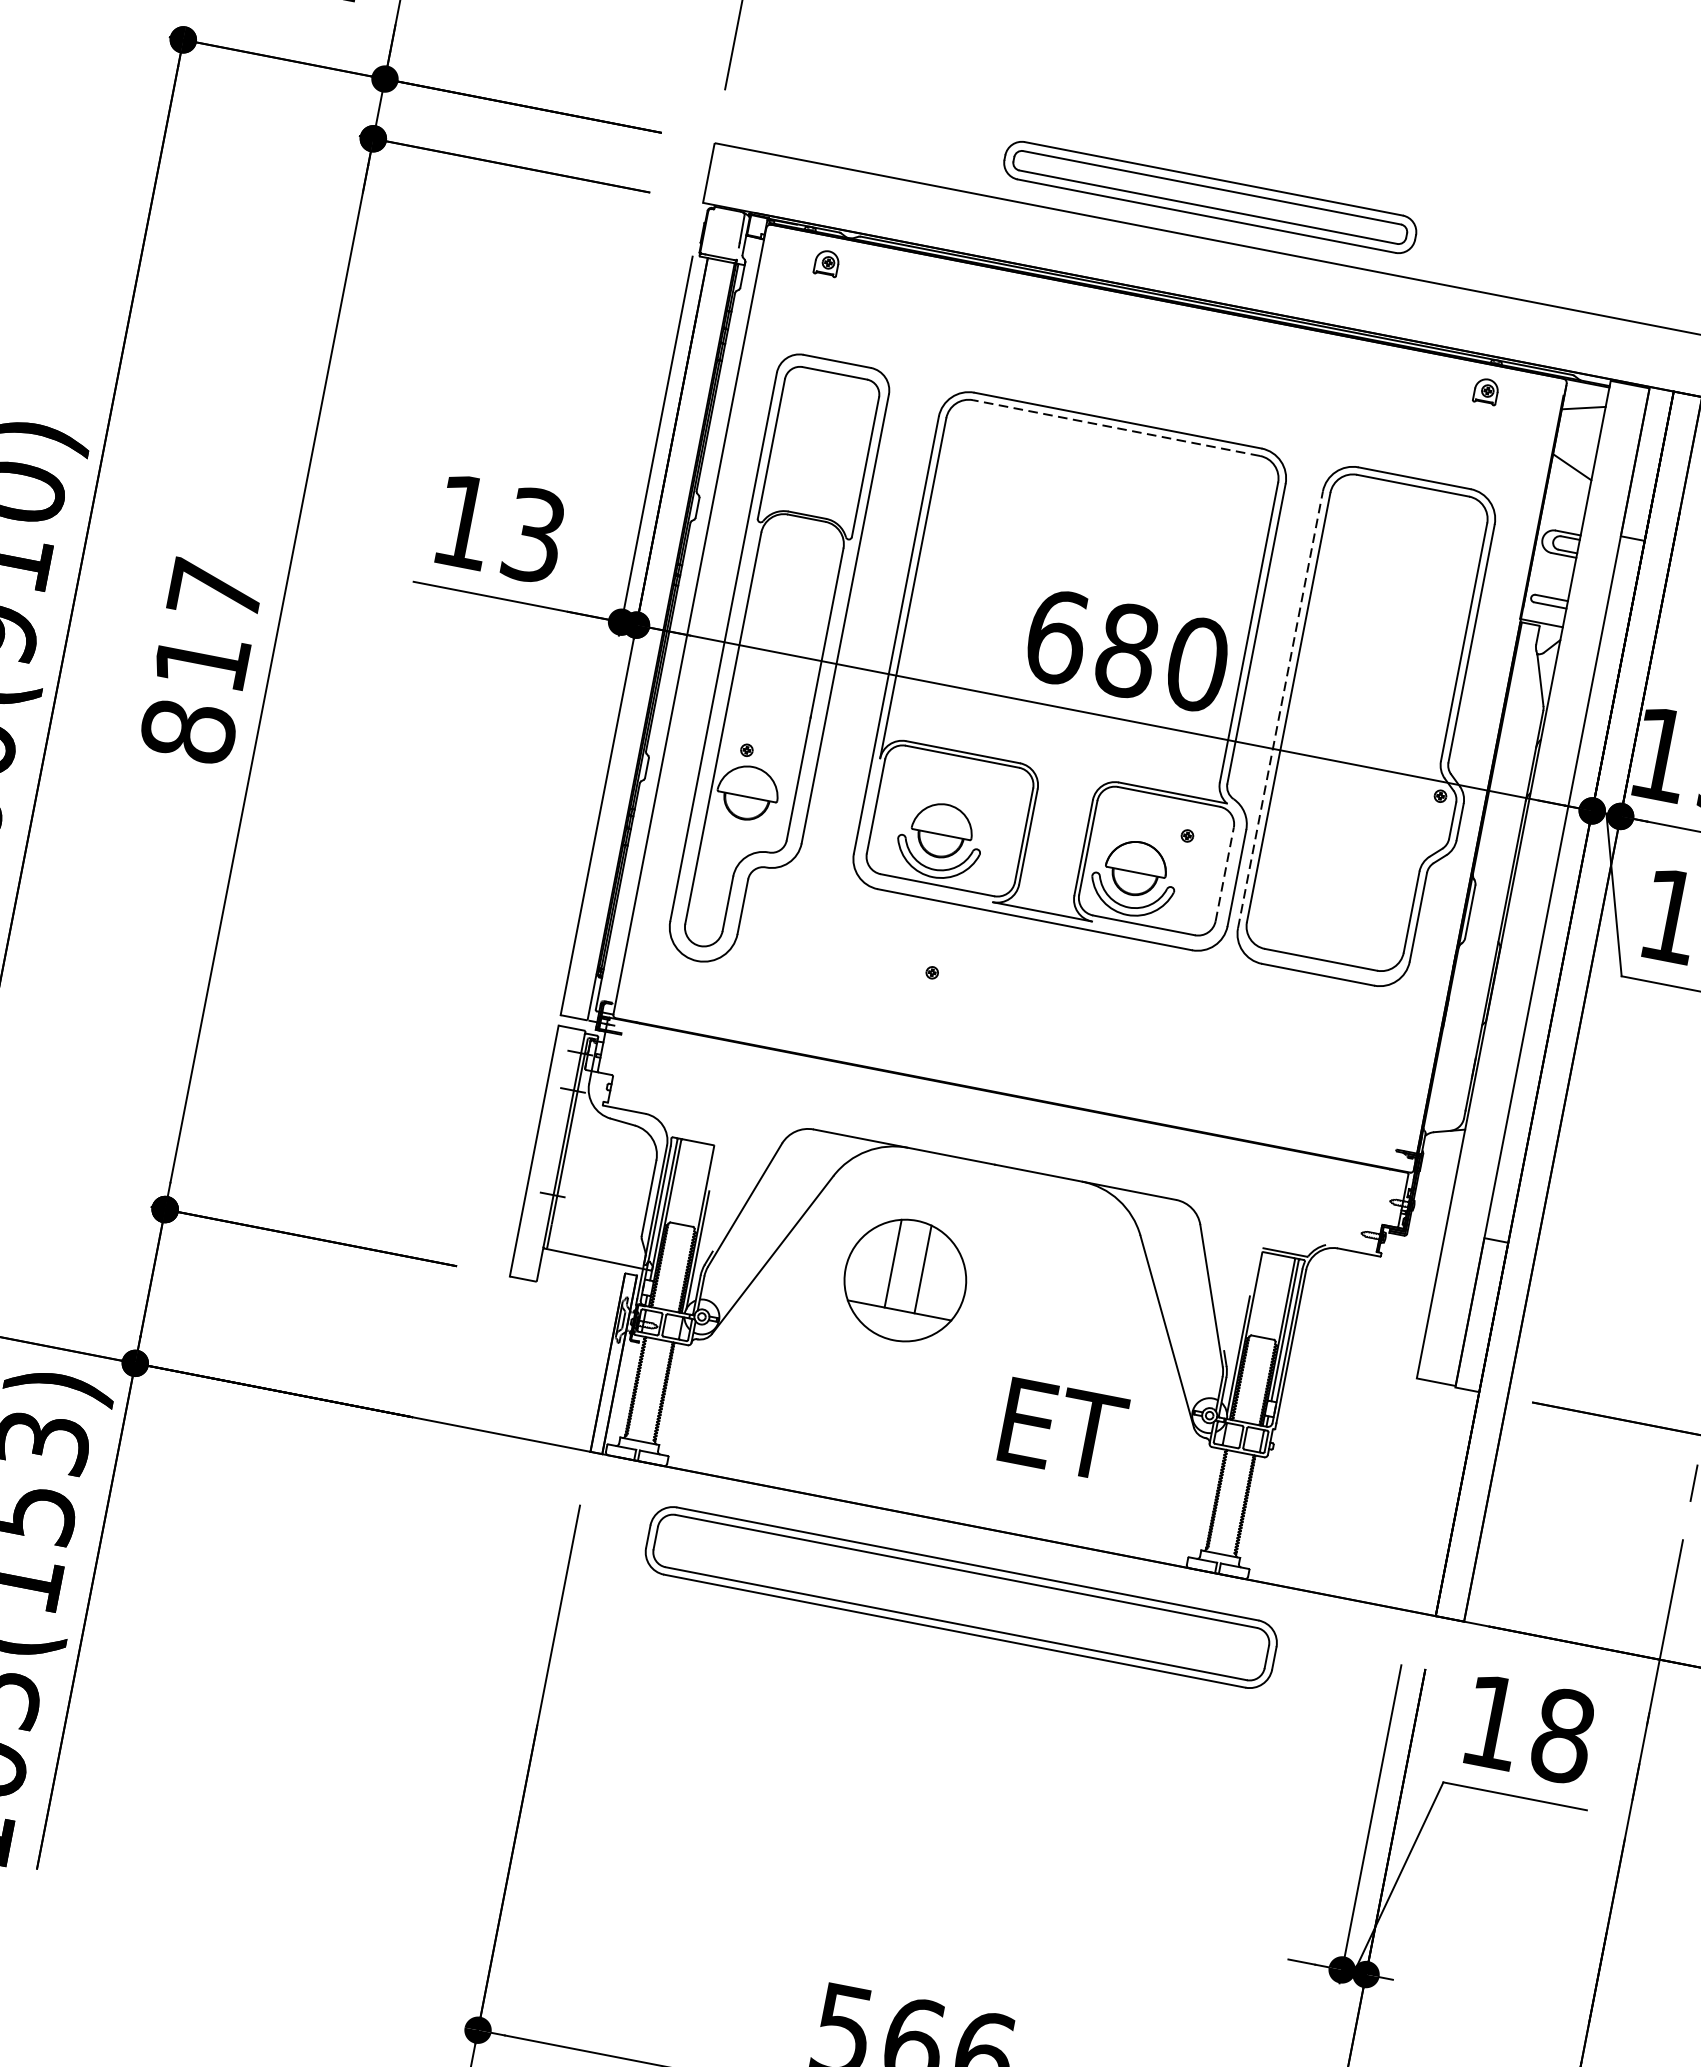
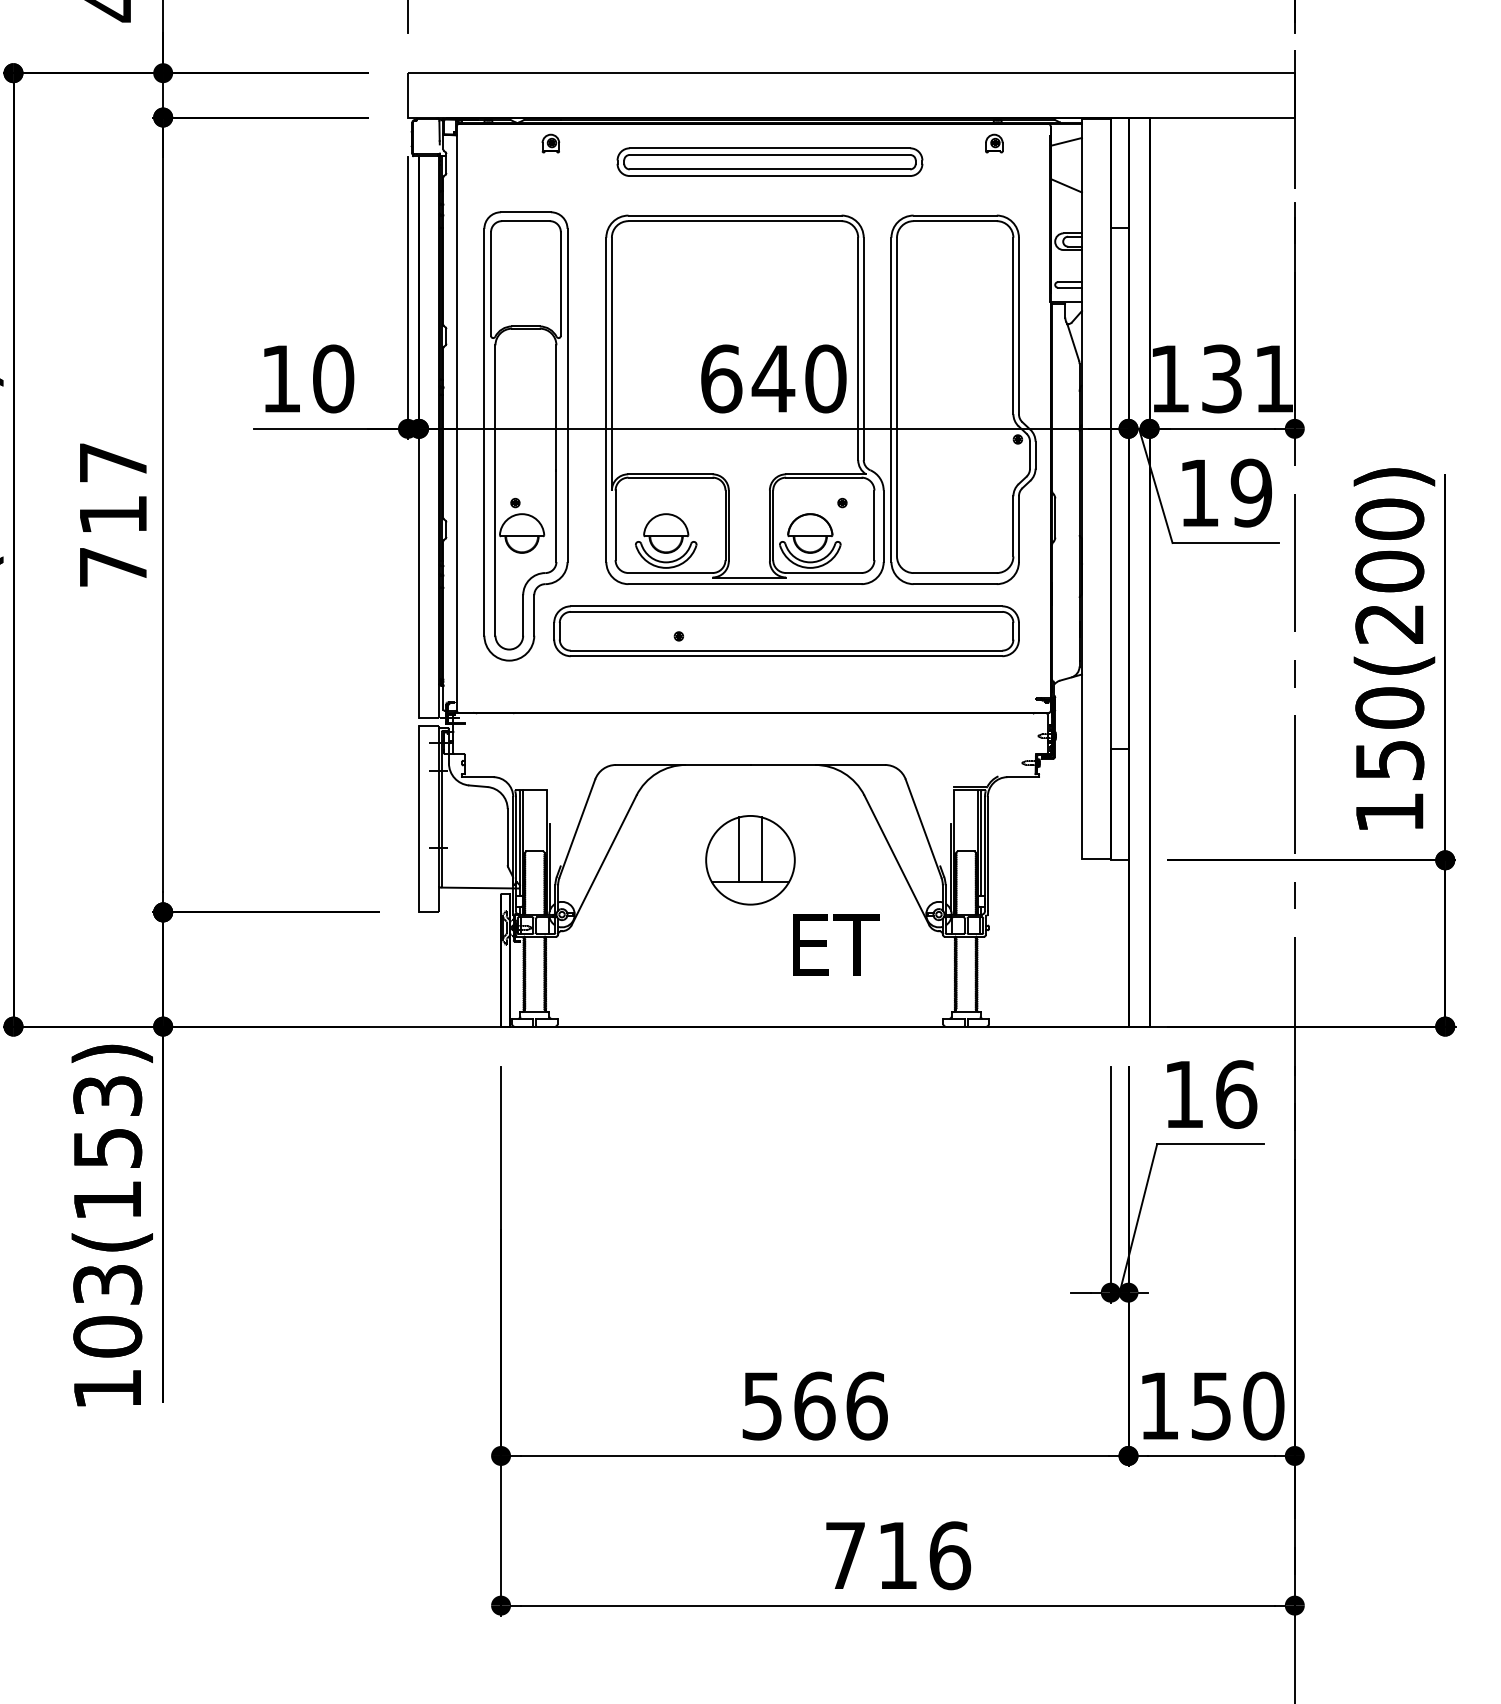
part: (1209, 196) -> (769, 161), moved
part: (826, 263) -> (550, 143), moved
line: (1117, 428) -> (735, 221), dashed -> solid
text: (534, 534) -> (333, 378), 13 -> 10
text: (1127, 650) -> (773, 378), 680 -> 640
line: (1280, 709) -> (891, 399), dashed -> solid
text: (187, 730) -> (112, 566), 817 -> 717
line: (1224, 874) -> (874, 525), dashed -> solid
part: (905, 1280) -> (750, 860), moved
part: (961, 1597) -> (786, 631), moved
text: (1563, 1735) -> (1236, 1094), 18 -> 16

